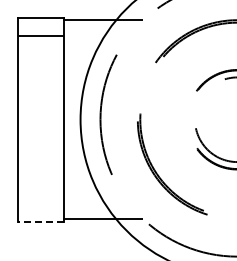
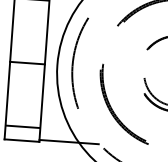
line: (41, 119) -> (27, 62), added
line: (41, 203) -> (23, 126), added
line: (41, 221) -> (22, 140), dashed -> solid

